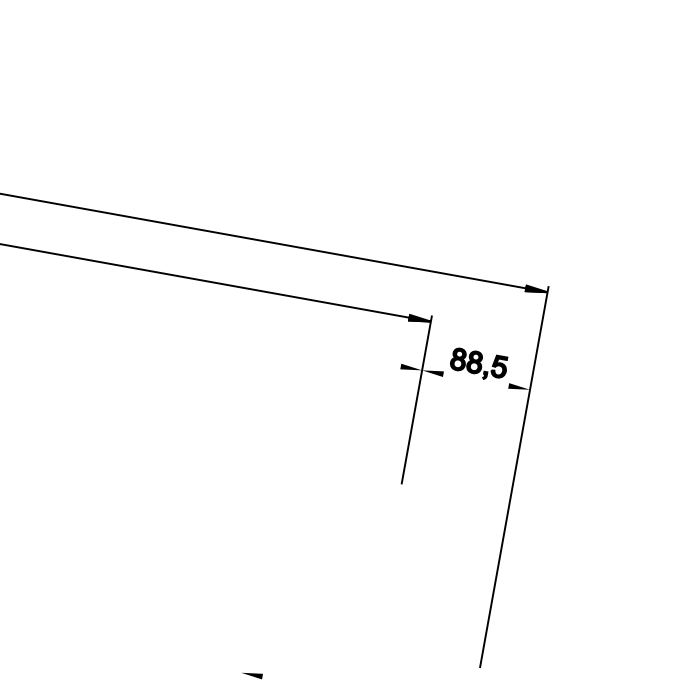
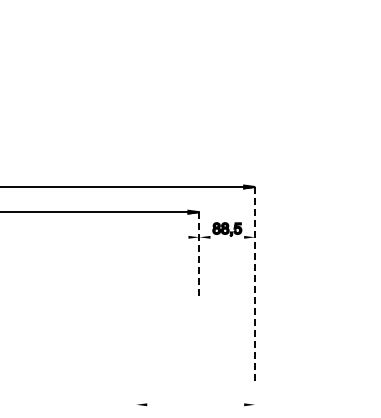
line: (416, 399) -> (199, 252), solid -> dashed
line: (514, 477) -> (255, 282), solid -> dashed

